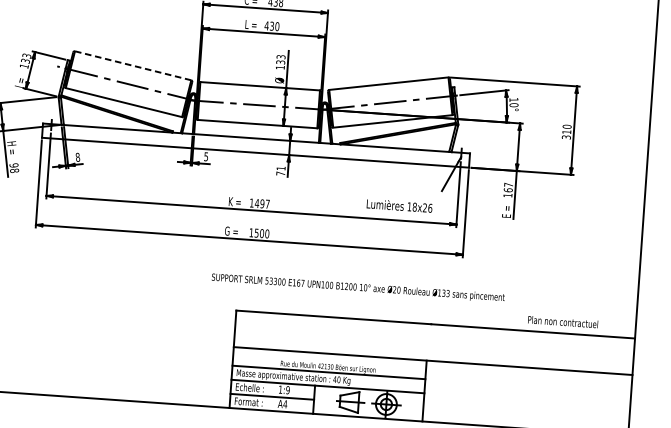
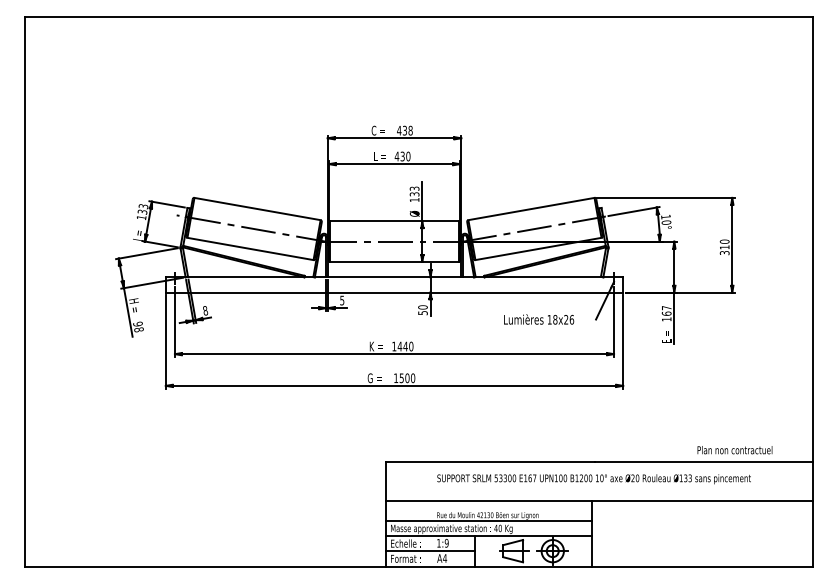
line: (133, 65) -> (257, 208), dashed -> solid
text: (280, 171) -> (422, 310), 71 -> 50
text: (265, 203) -> (408, 346), 1497 -> 1440
text: (400, 205) -> (539, 319), moved
text: (357, 288) -> (593, 479), moved

